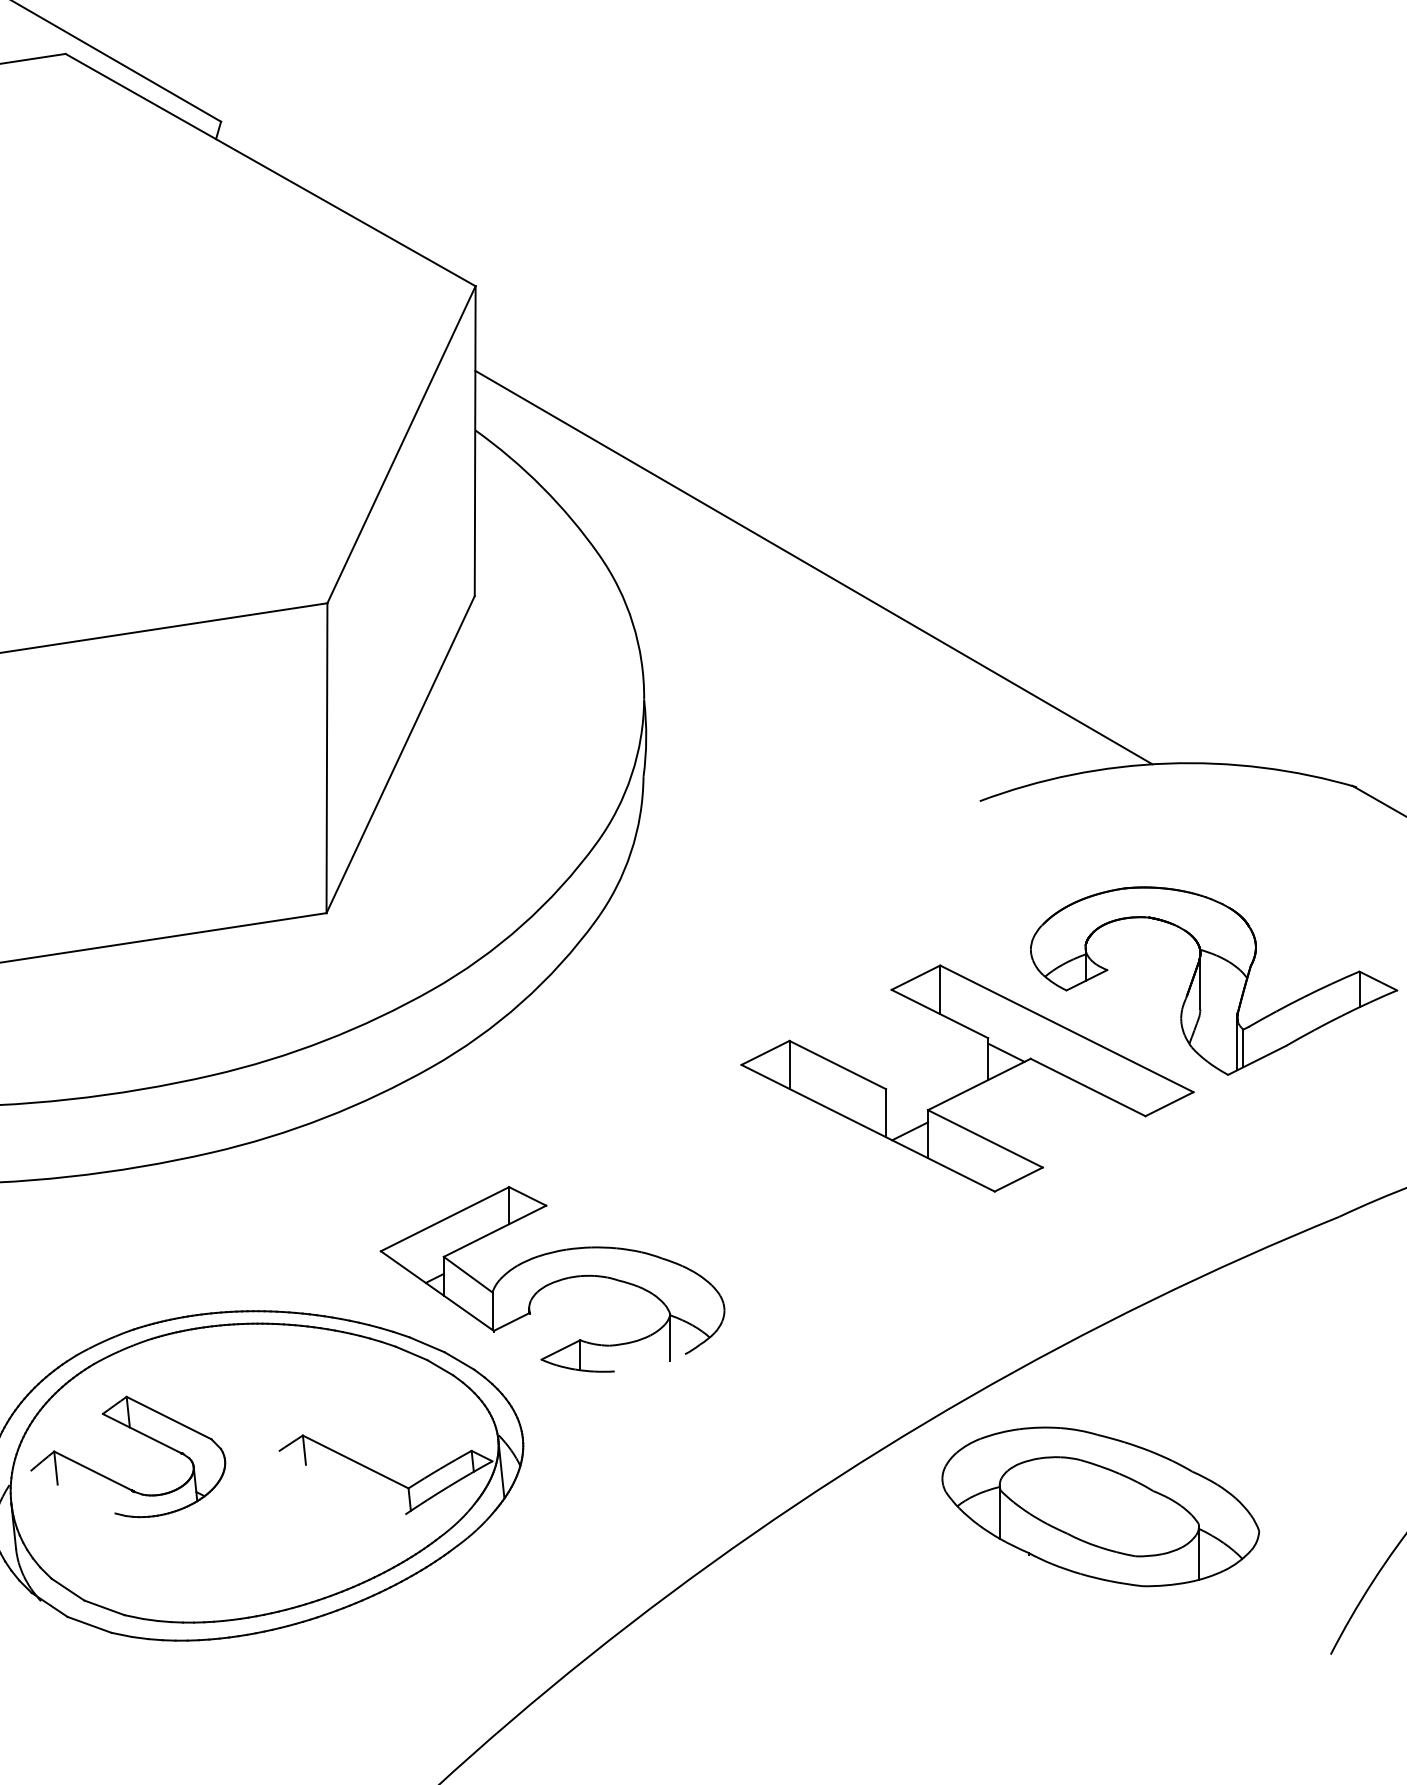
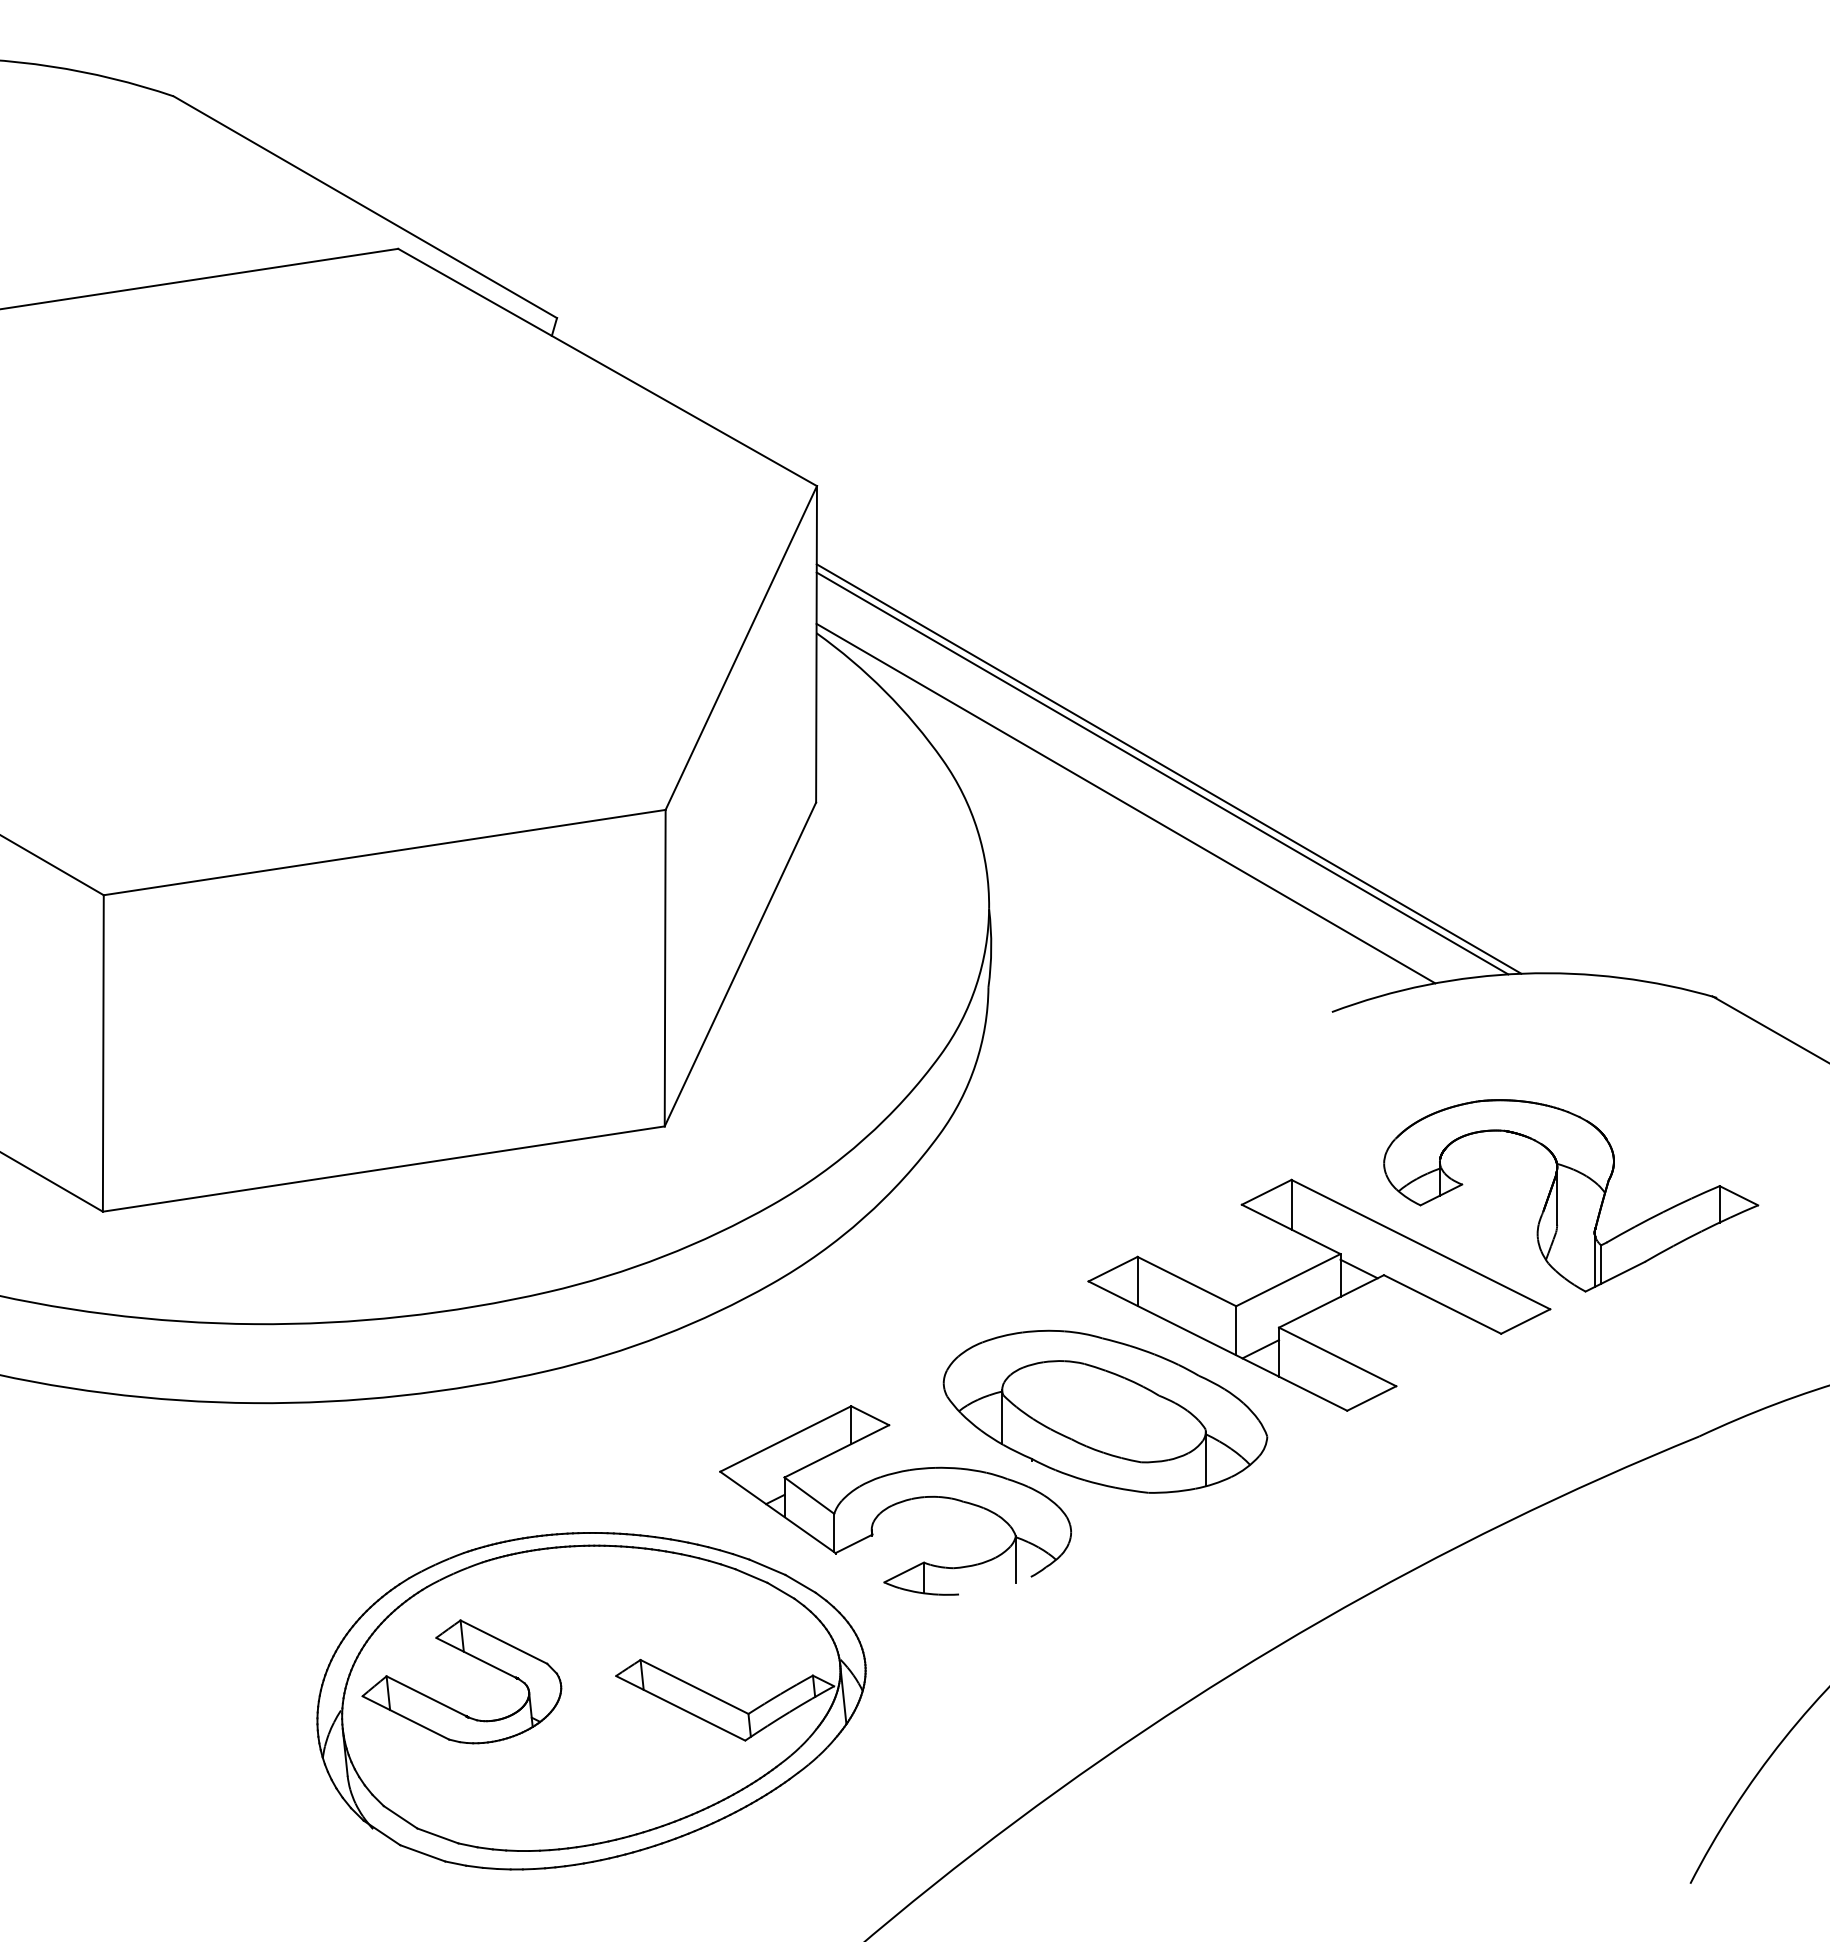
line: (819, 562) -> (1168, 768), added
line: (777, 596) -> (1125, 803), added
line: (937, 1064) -> (1288, 1280), added
line: (341, 1483) -> (680, 1708), added
line: (72, 1491) -> (405, 1717), added
part: (1100, 1506) -> (1105, 1411), moved

